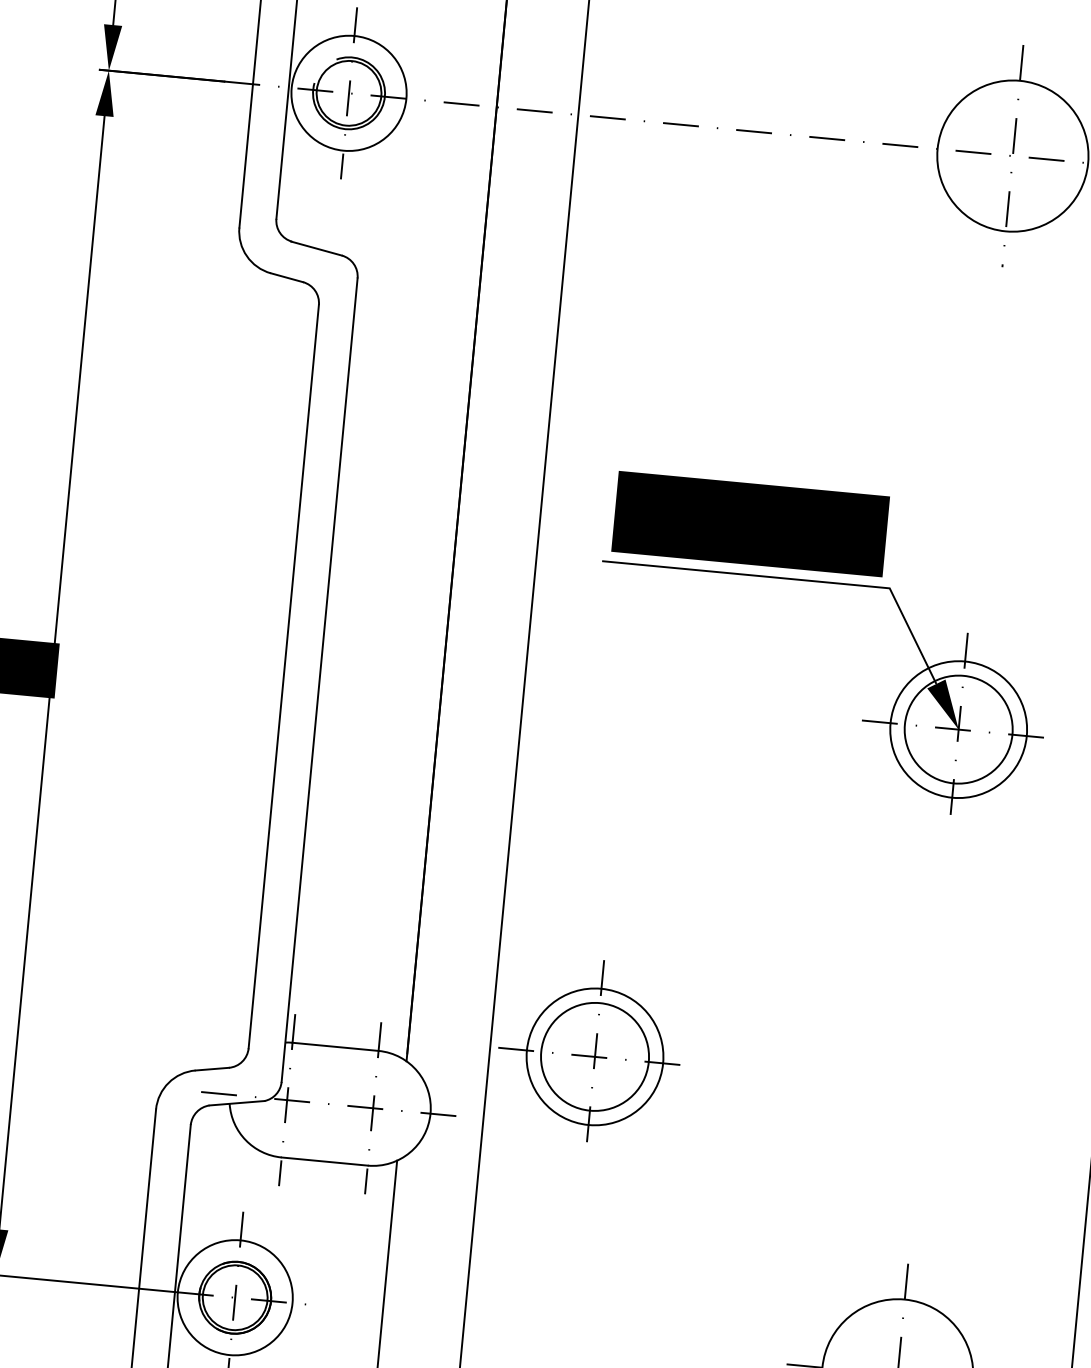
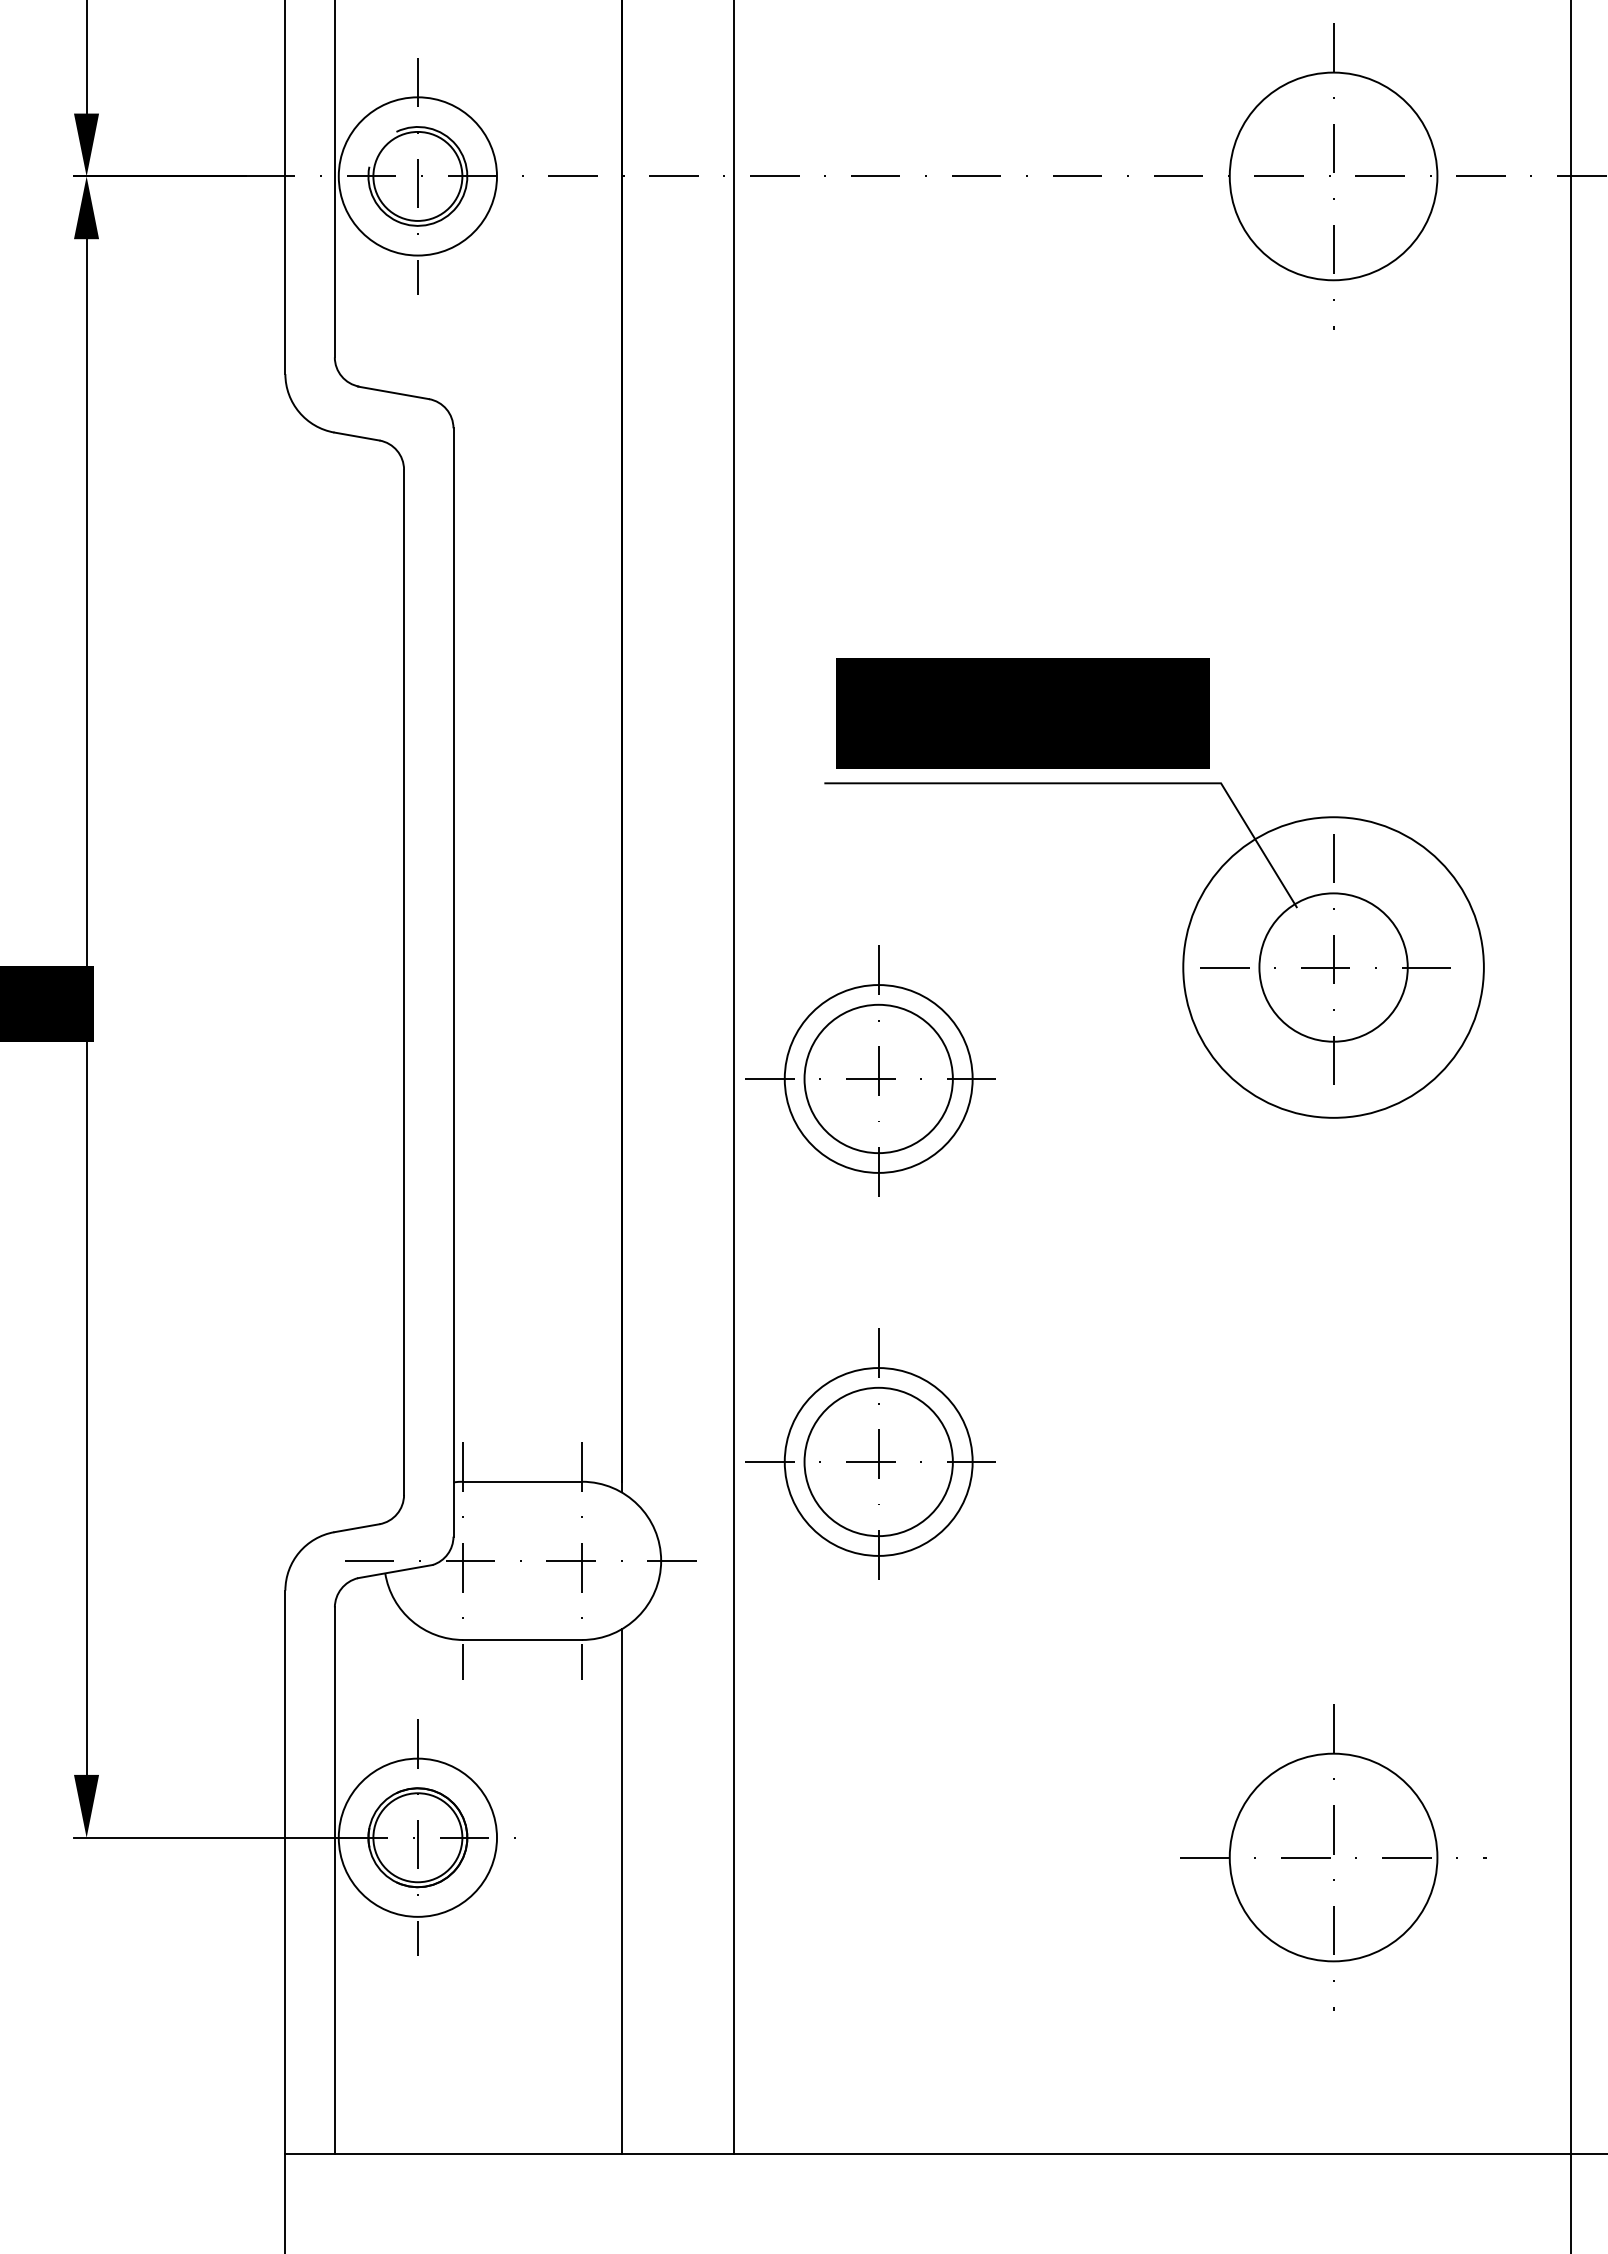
fill: (943, 703) -> (1309, 933), removed
circle: (958, 729) -> (1333, 967), size x1.6
part: (615, 772) -> (870, 1070), added

